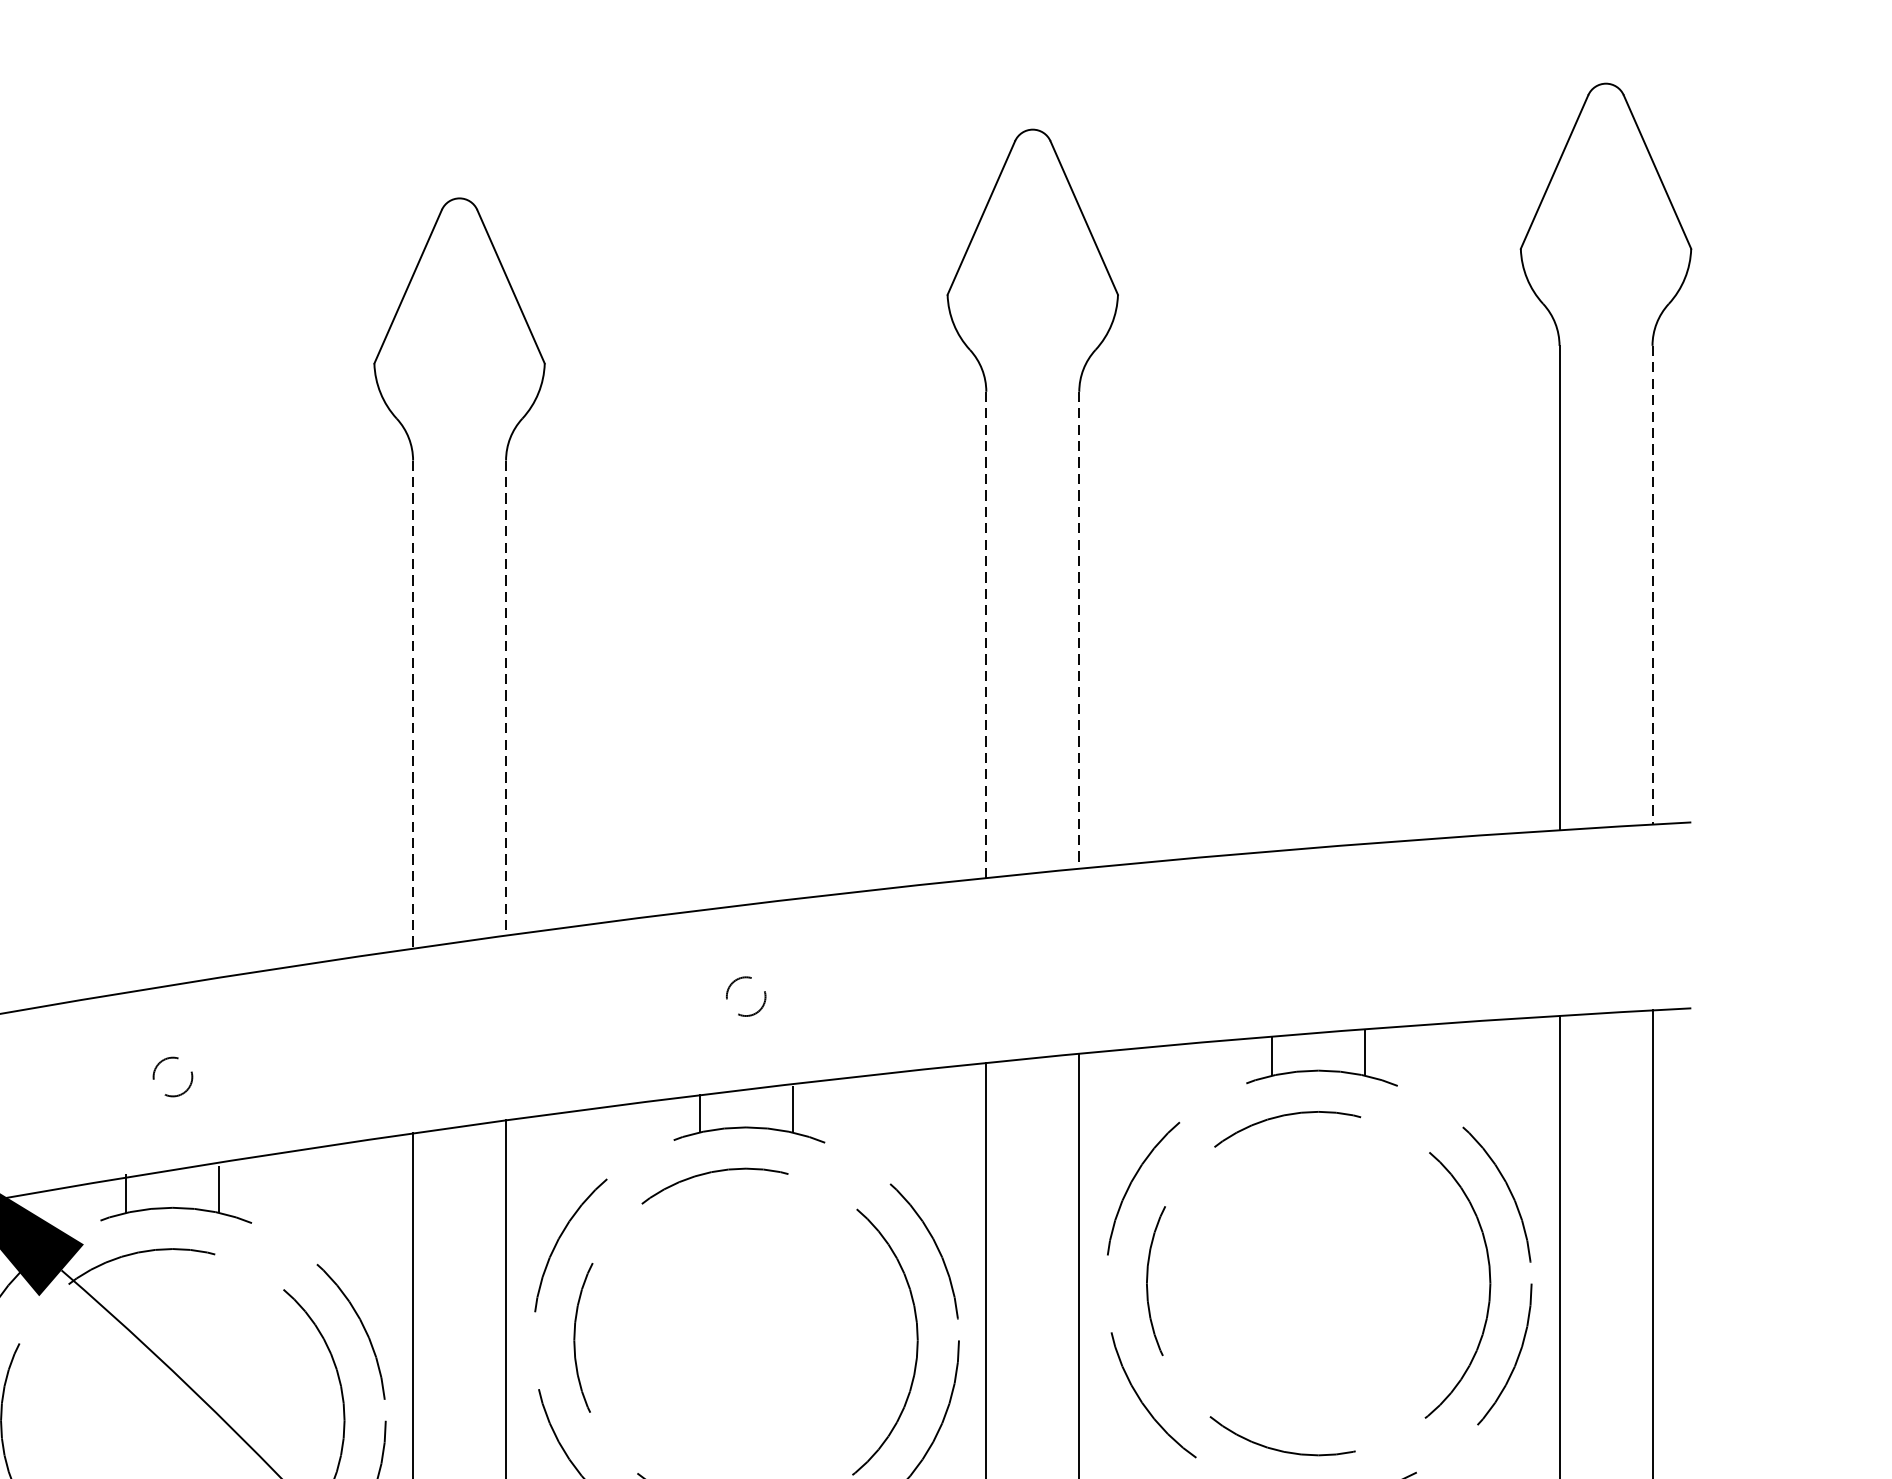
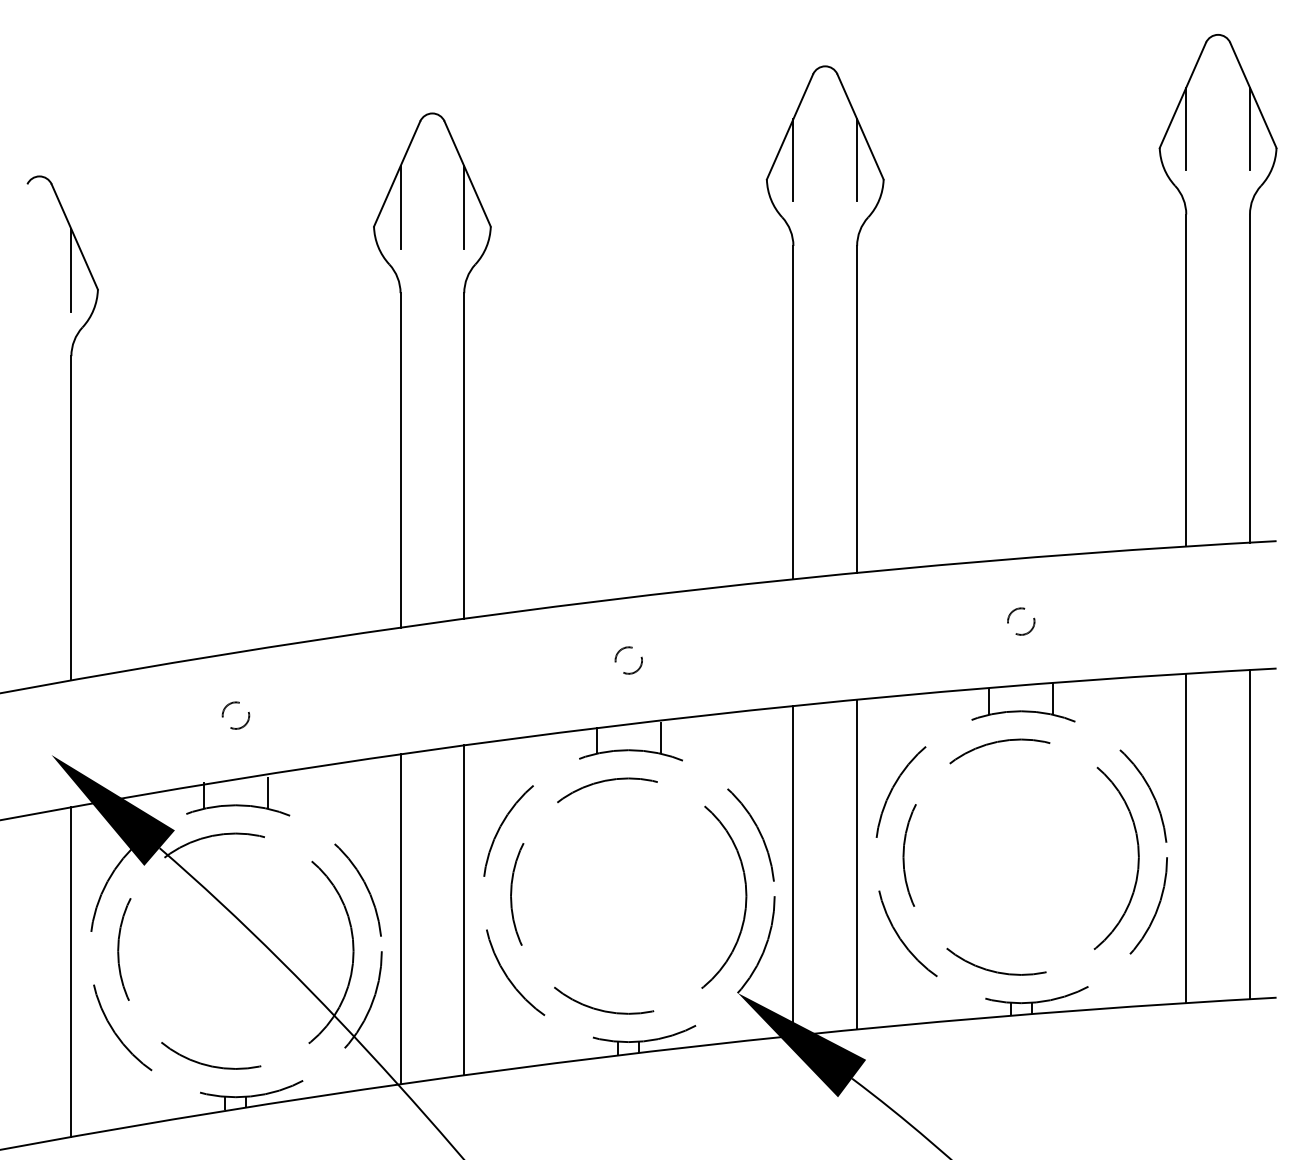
line: (1559, 220) -> (1186, 128), added
line: (1651, 220) -> (1249, 128), added
line: (986, 267) -> (793, 160), added
line: (1079, 267) -> (857, 160), added
line: (413, 335) -> (400, 207), added
line: (506, 335) -> (464, 207), added
line: (1651, 586) -> (1249, 379), dashed -> solid
line: (1079, 630) -> (857, 409), dashed -> solid
line: (986, 634) -> (793, 412), dashed -> solid
line: (506, 697) -> (464, 455), dashed -> solid
line: (413, 704) -> (400, 460), dashed -> solid
circle: (1319, 939) -> (1021, 621), added

